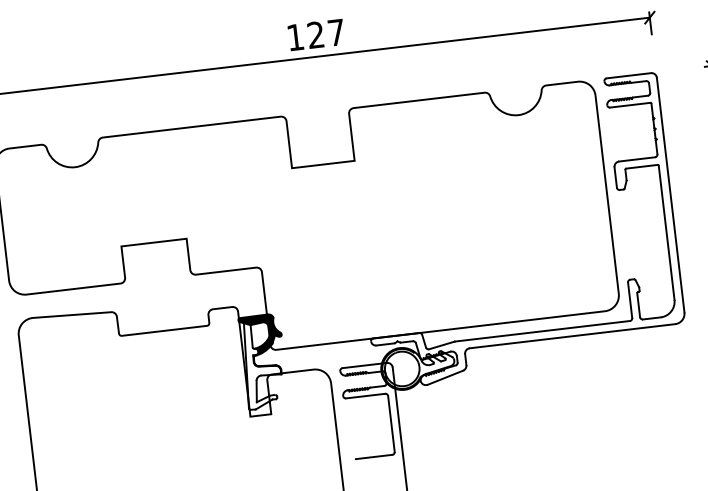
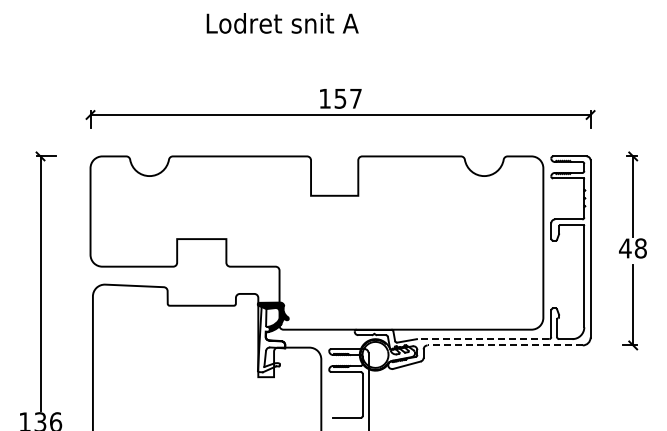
text: (315, 34) -> (340, 98), 127 -> 157
line: (542, 331) -> (483, 339), solid -> dashed
line: (572, 336) -> (505, 345), solid -> dashed

